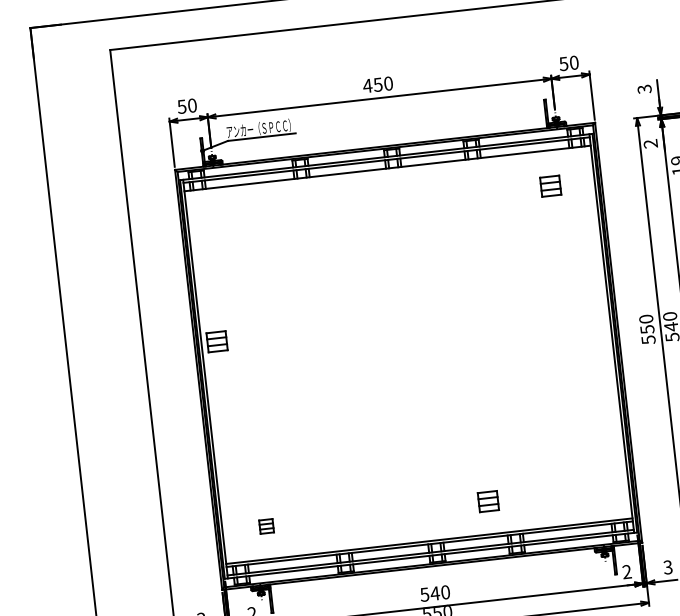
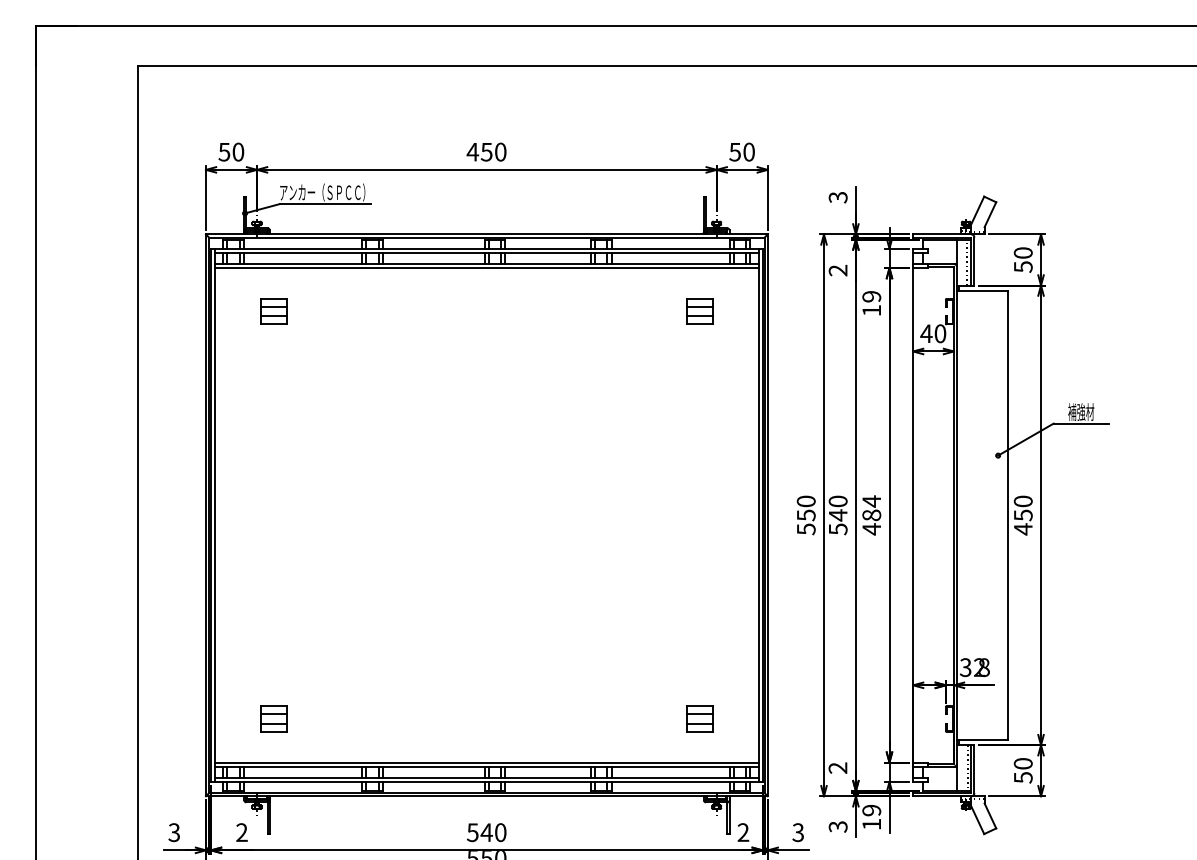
line: (387, 171) -> (486, 268), added
part: (216, 341) -> (273, 311), moved
part: (488, 501) -> (699, 718), moved
part: (266, 526) -> (273, 718), size x1.43

